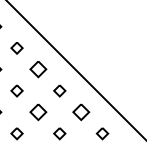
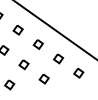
part: (38, 69) -> (18, 30), size x0.71
part: (38, 112) -> (24, 64), size x0.71
part: (80, 112) -> (58, 59), size x0.71

